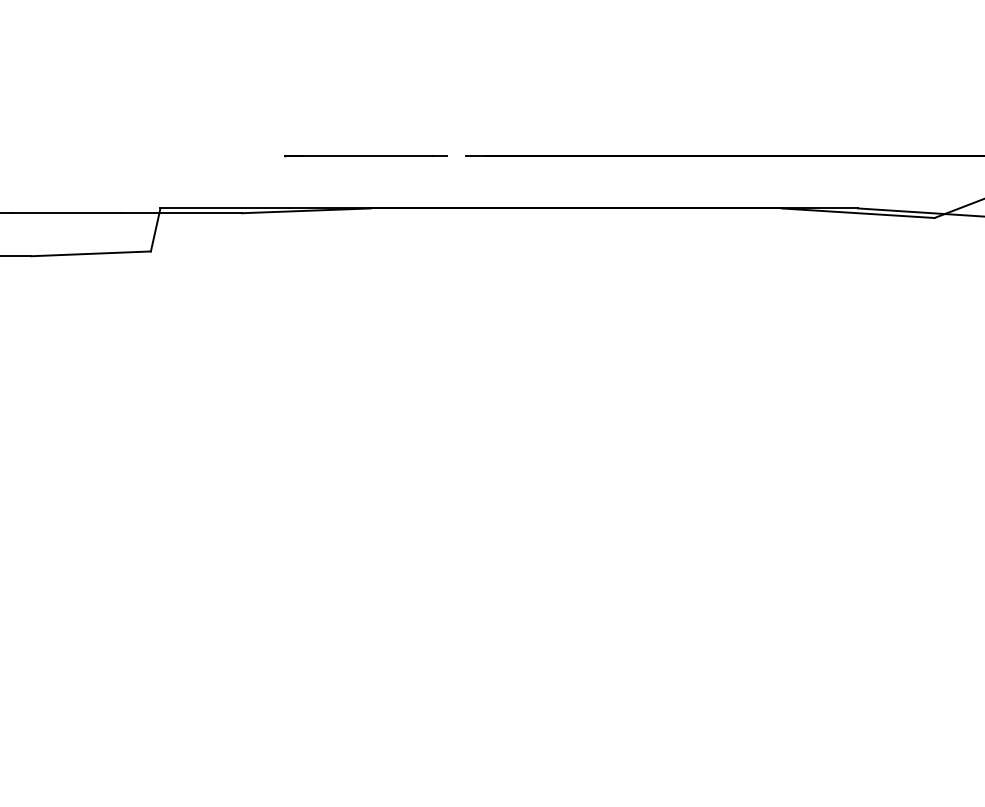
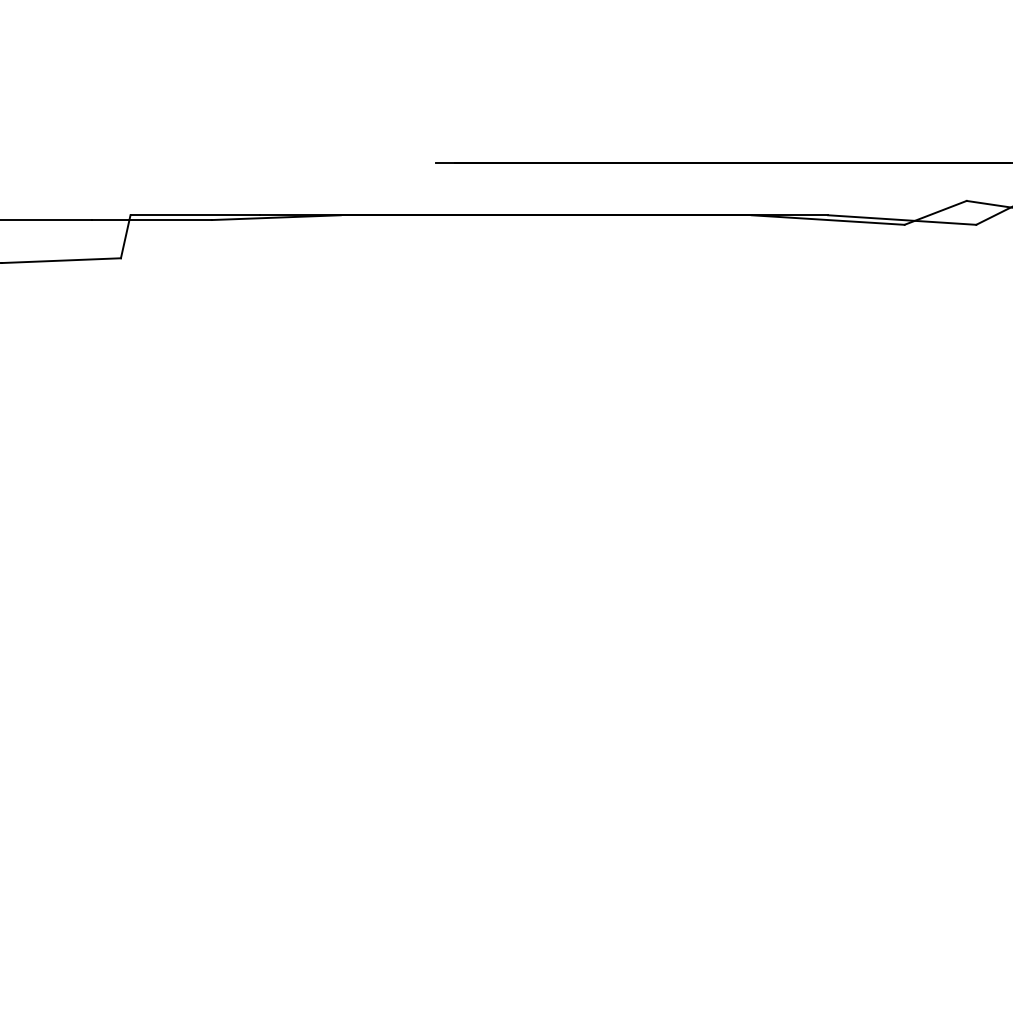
line: (365, 156) -> (335, 163), removed

